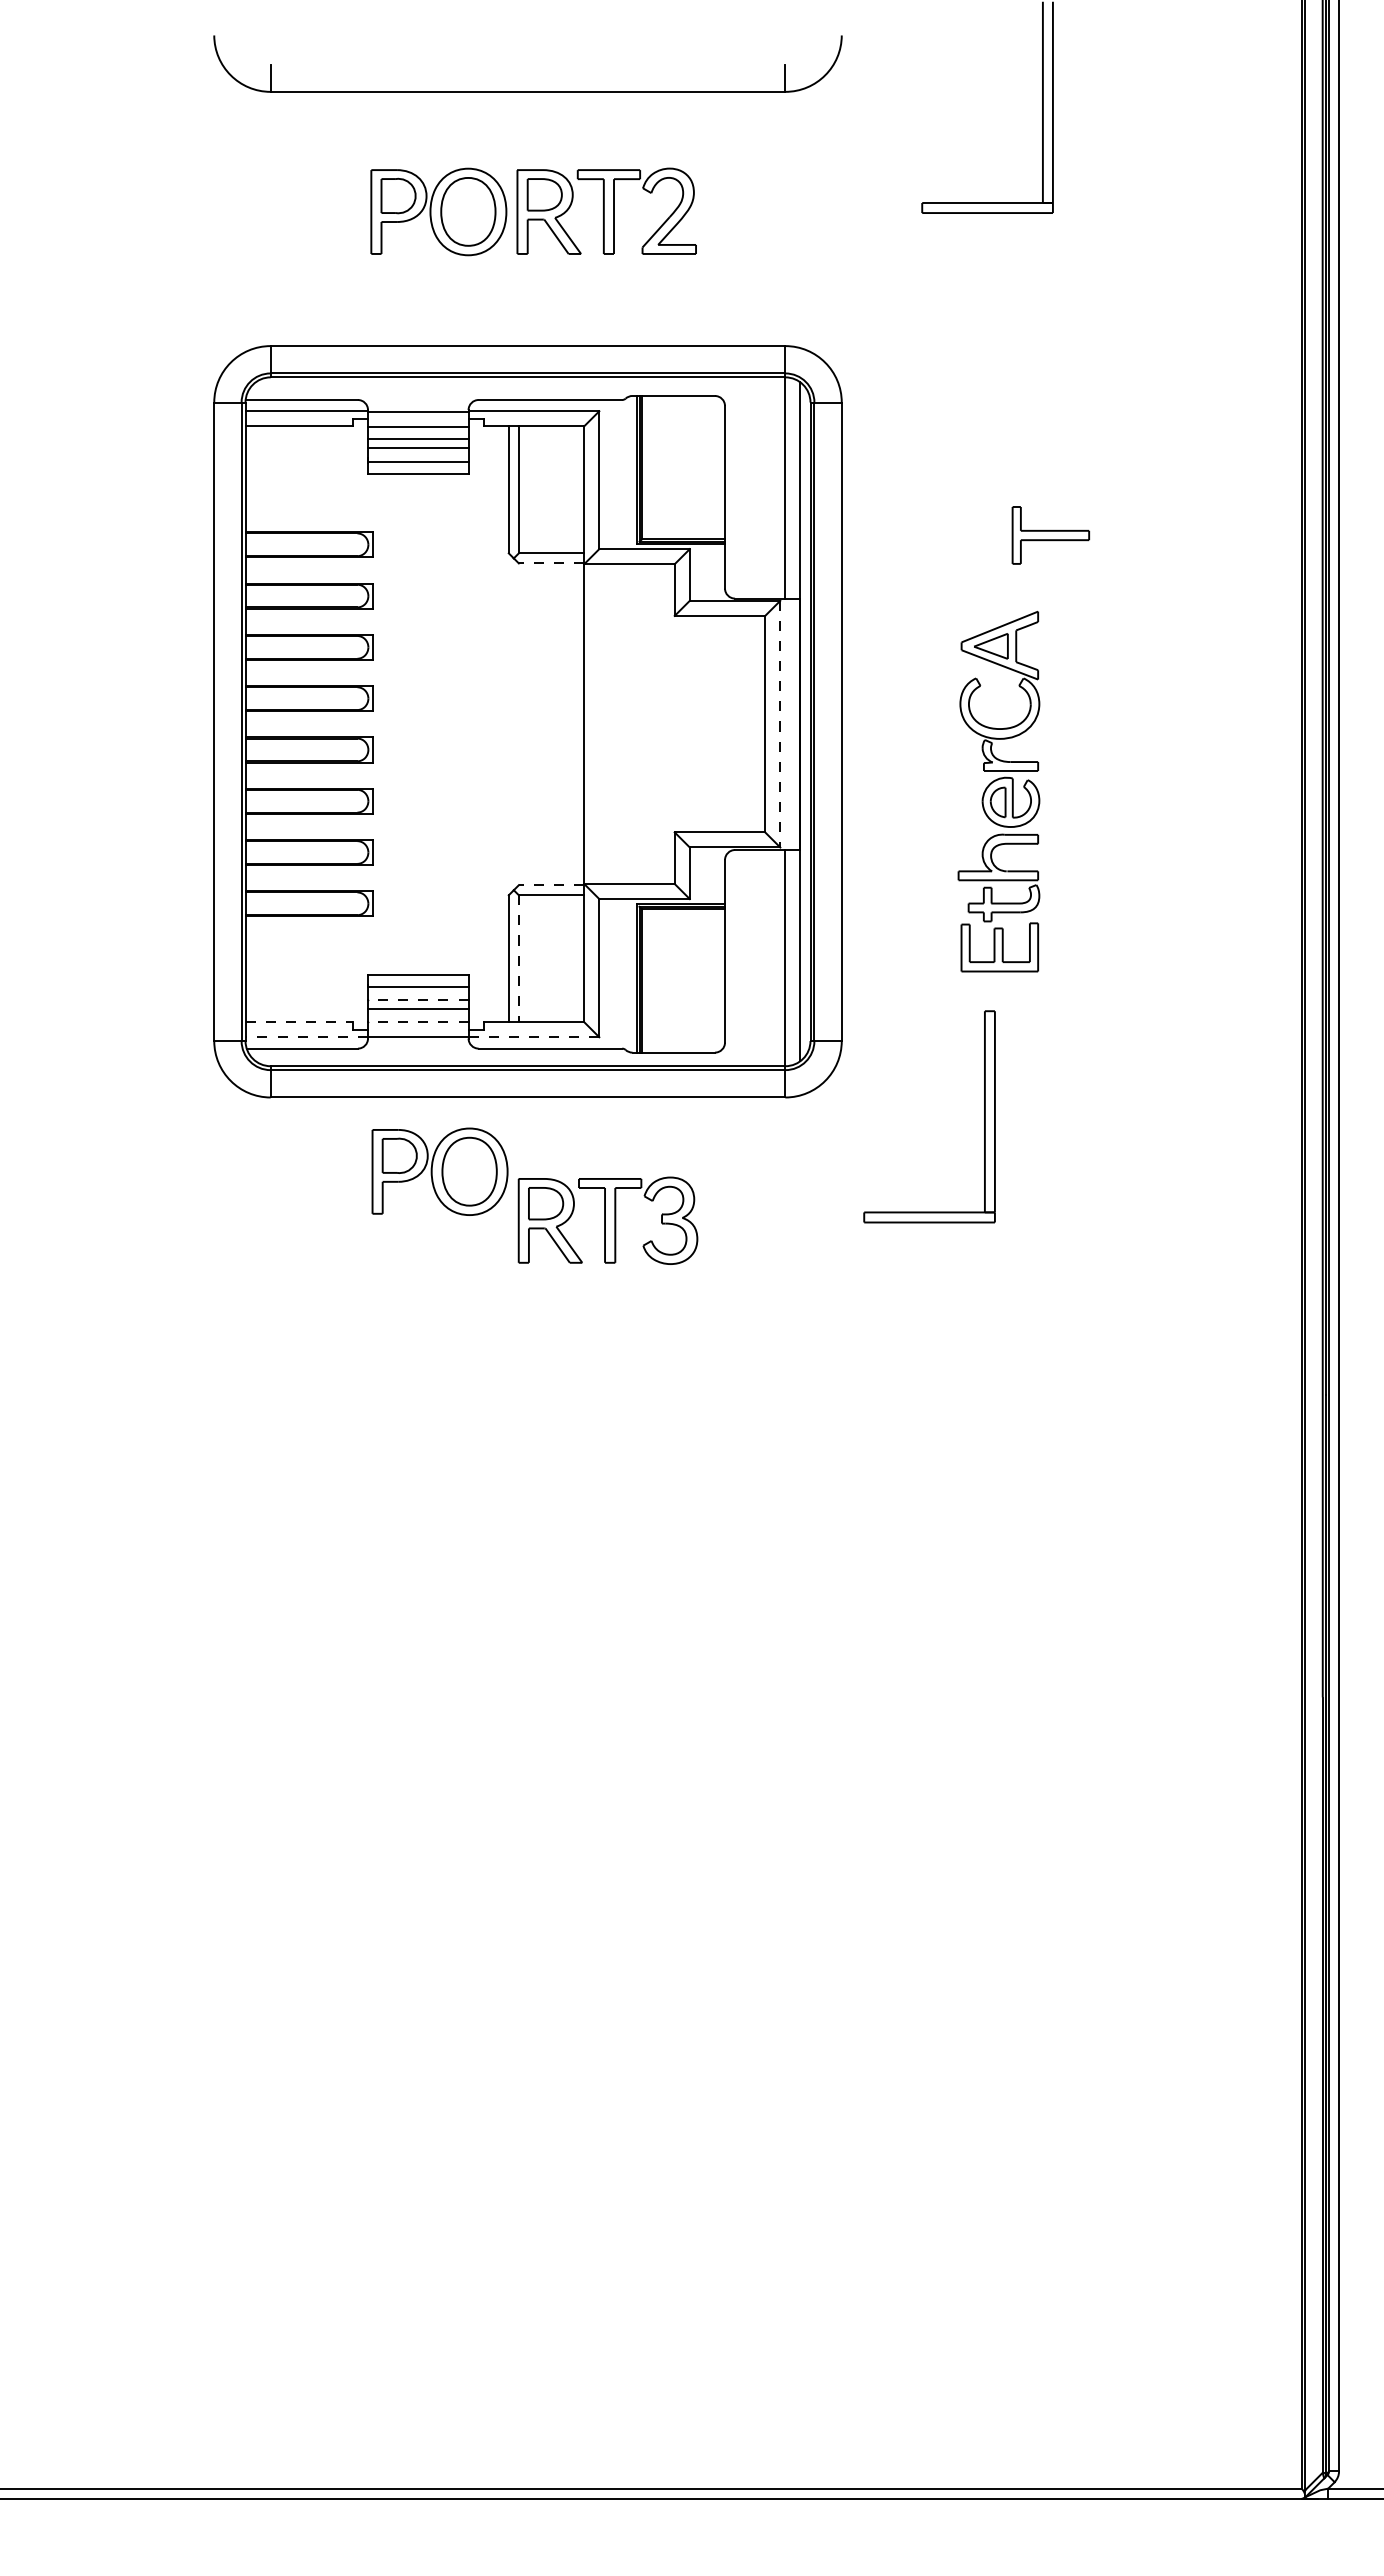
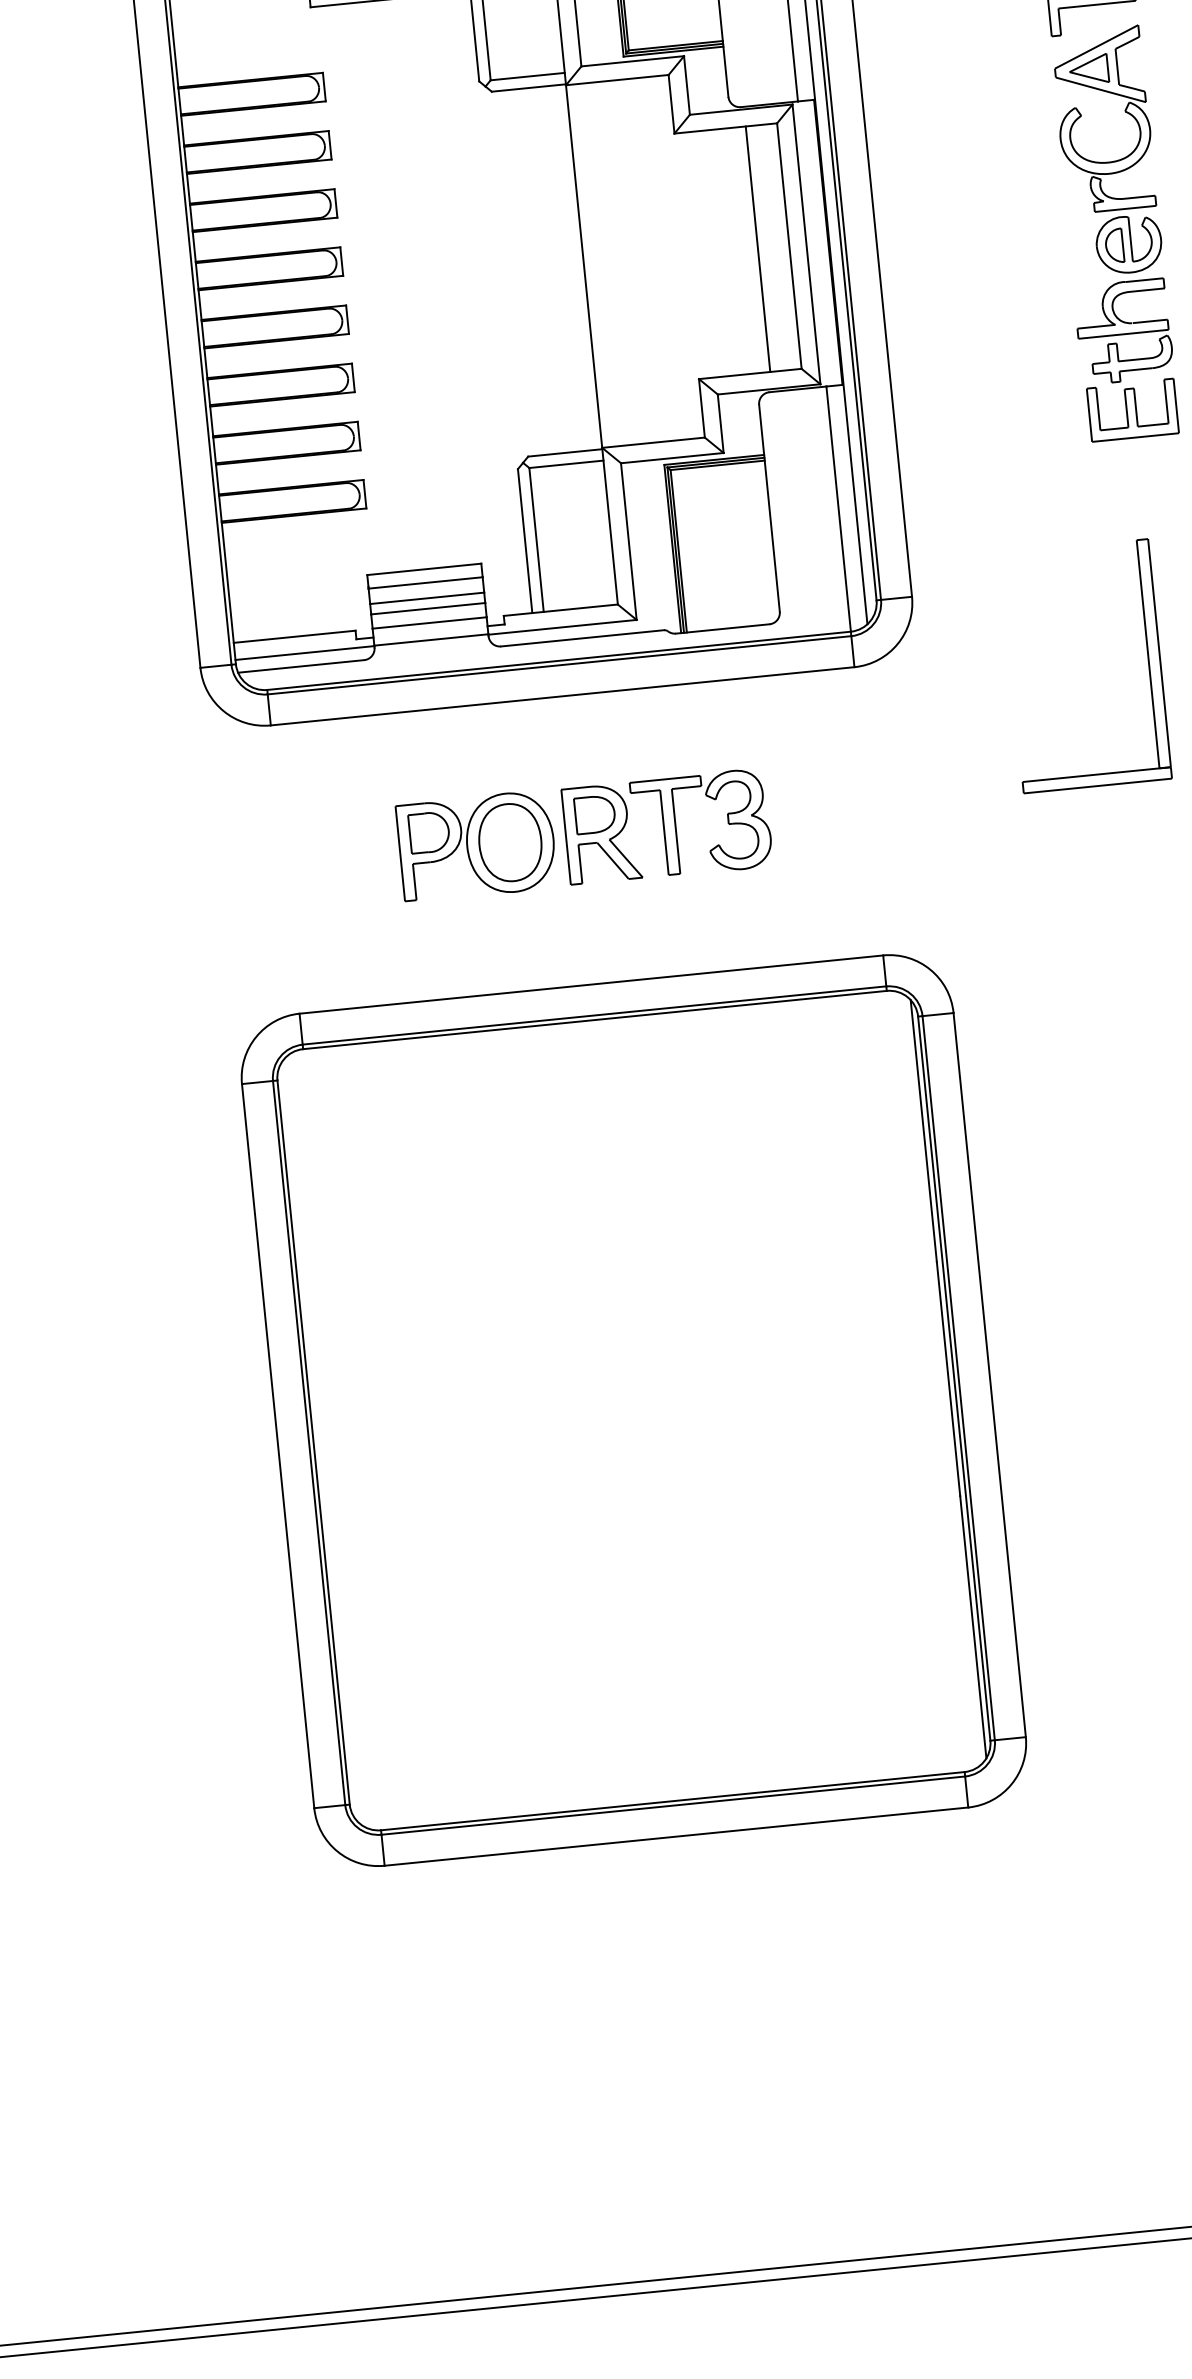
line: (551, 563) -> (528, 88), dashed -> solid
line: (737, 723) -> (757, 248), added
line: (780, 724) -> (806, 244), dashed -> solid
part: (998, 791) -> (1113, 233), moved
line: (551, 885) -> (565, 453), dashed -> solid
line: (518, 959) -> (536, 540), dashed -> solid
line: (417, 1000) -> (426, 598), dashed -> solid
line: (417, 1021) -> (428, 622), dashed -> solid
line: (299, 1022) -> (295, 637), dashed -> solid
line: (306, 1037) -> (304, 653), dashed -> solid
line: (533, 1037) -> (562, 627), dashed -> solid
part: (984, 1116) -> (1148, 659), moved
part: (439, 1171) -> (476, 845), moved
part: (527, 1726) -> (633, 1409), added

